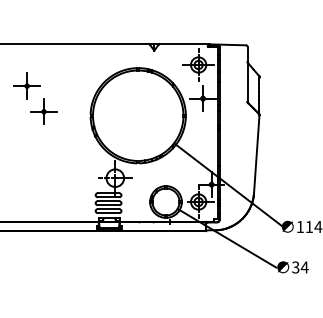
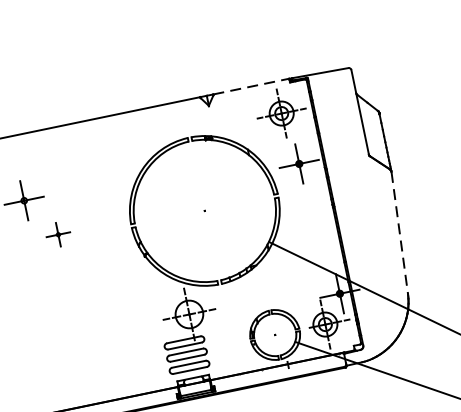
line: (183, 44) -> (251, 86), solid -> dashed
part: (43, 111) -> (57, 234), size x0.6
line: (256, 155) -> (399, 234), solid -> dashed

